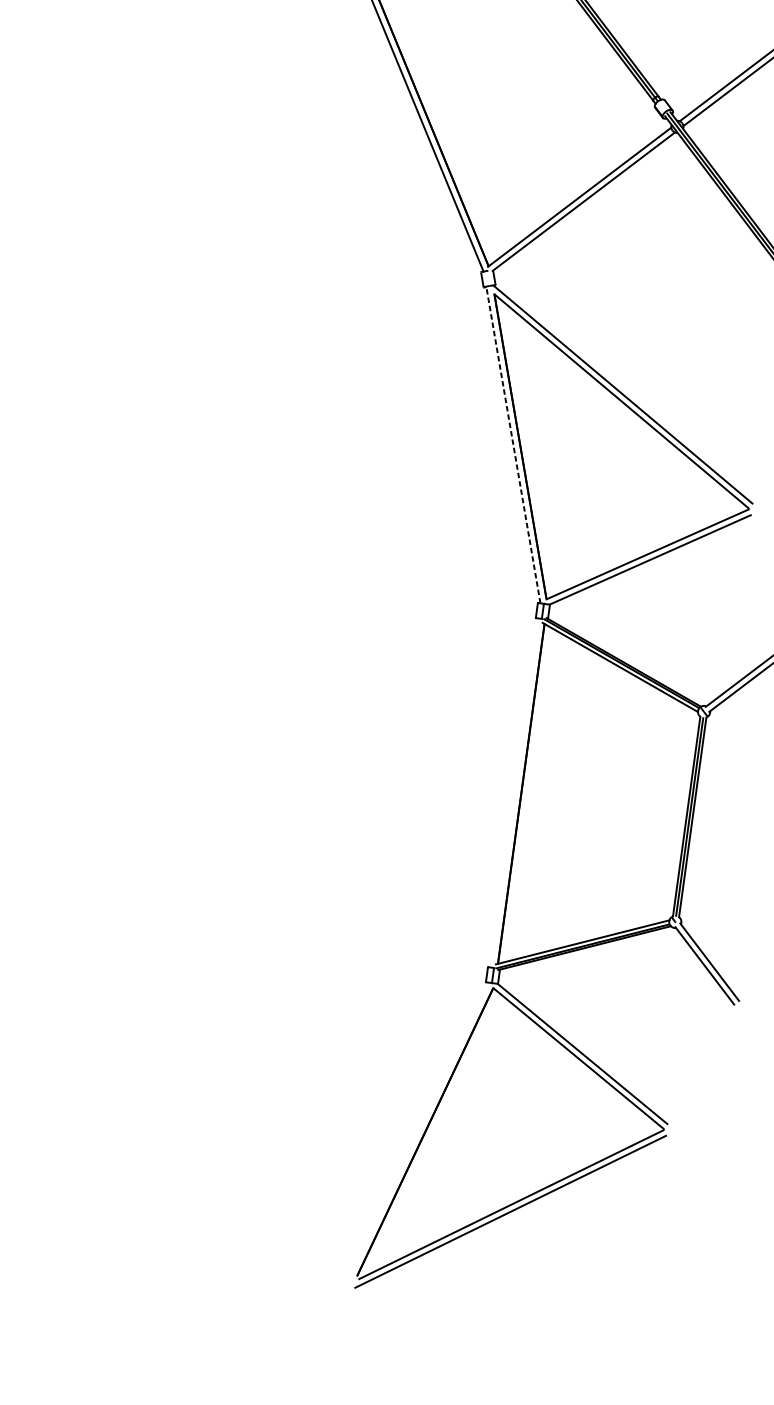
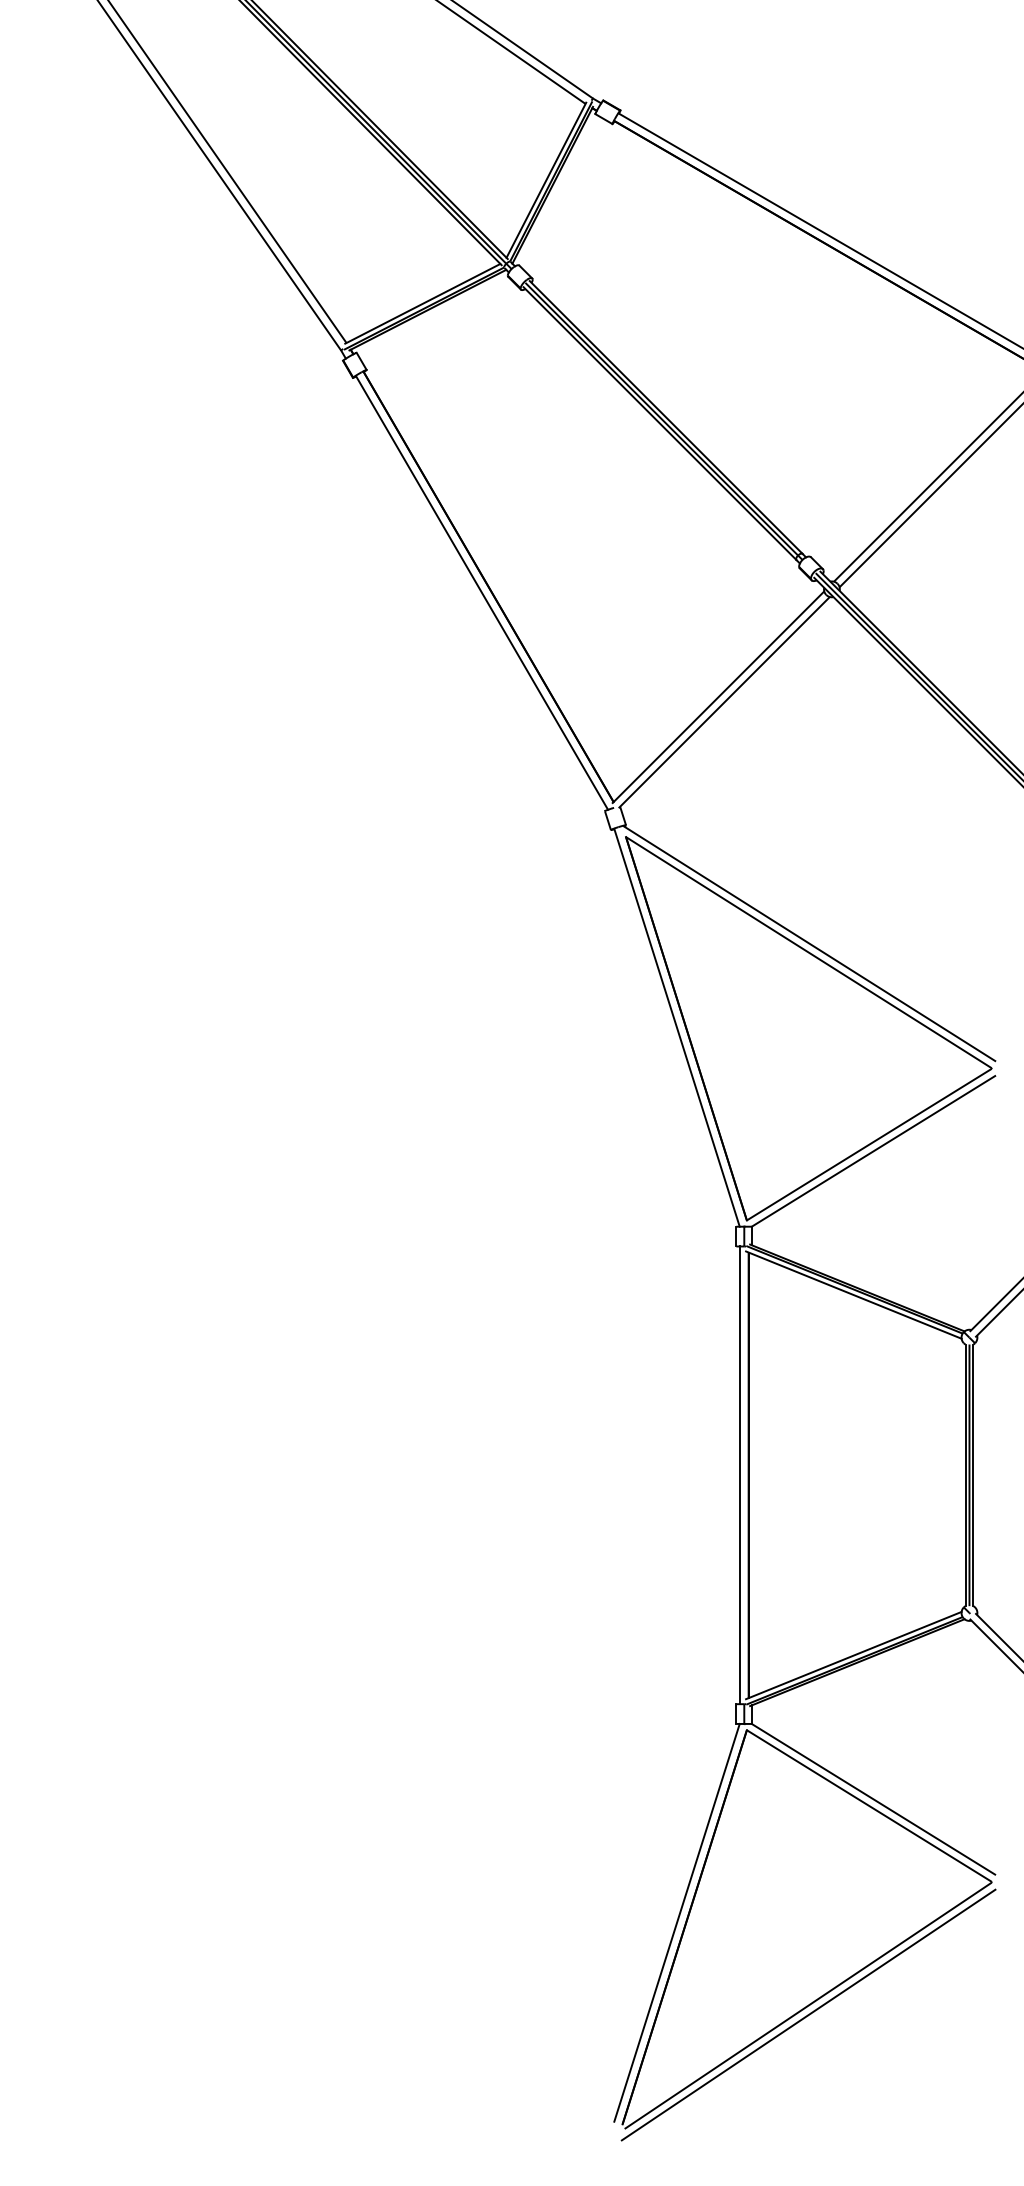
line: (513, 444) -> (677, 1027), dashed -> solid
line: (514, 793) -> (739, 1475), added
line: (419, 1127) -> (676, 1922), added

